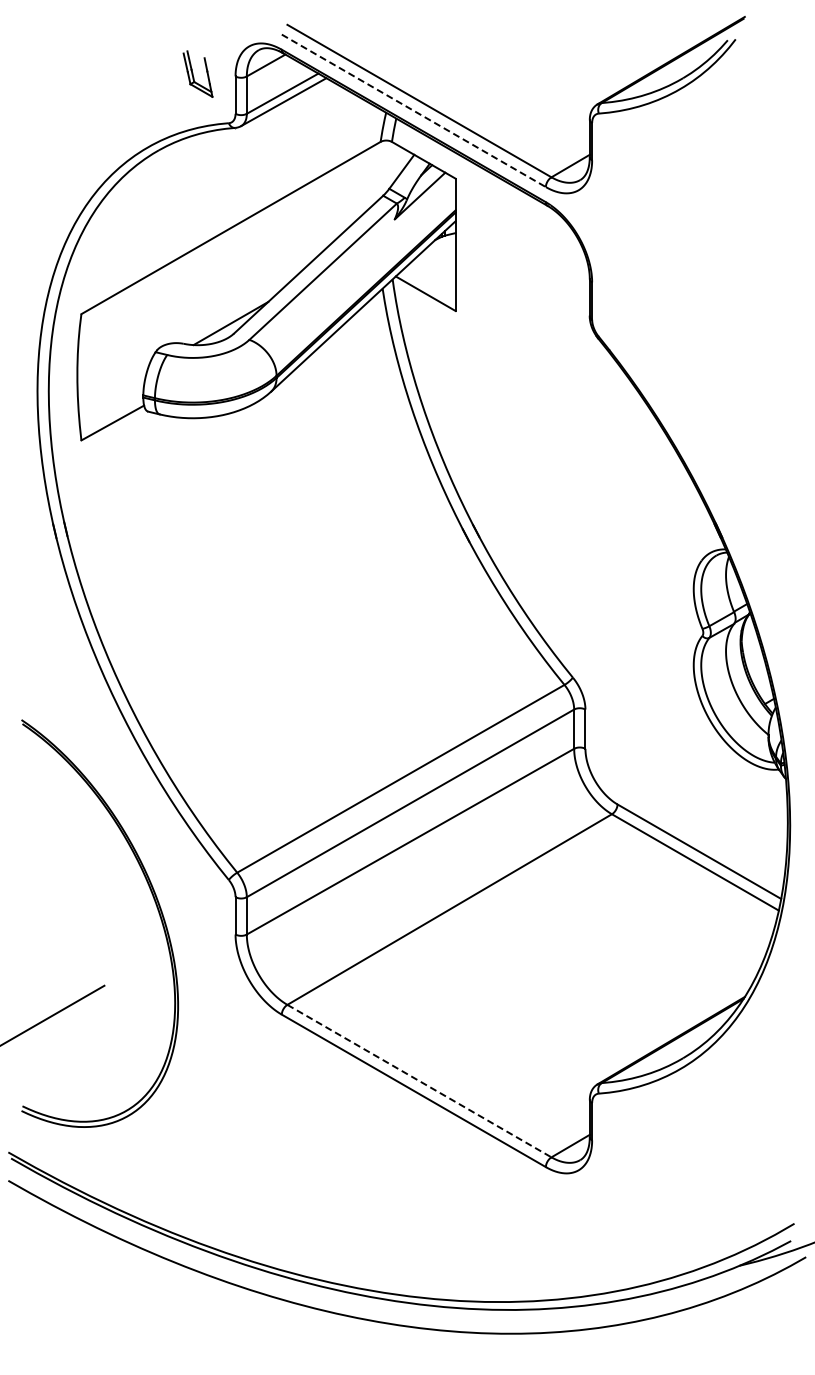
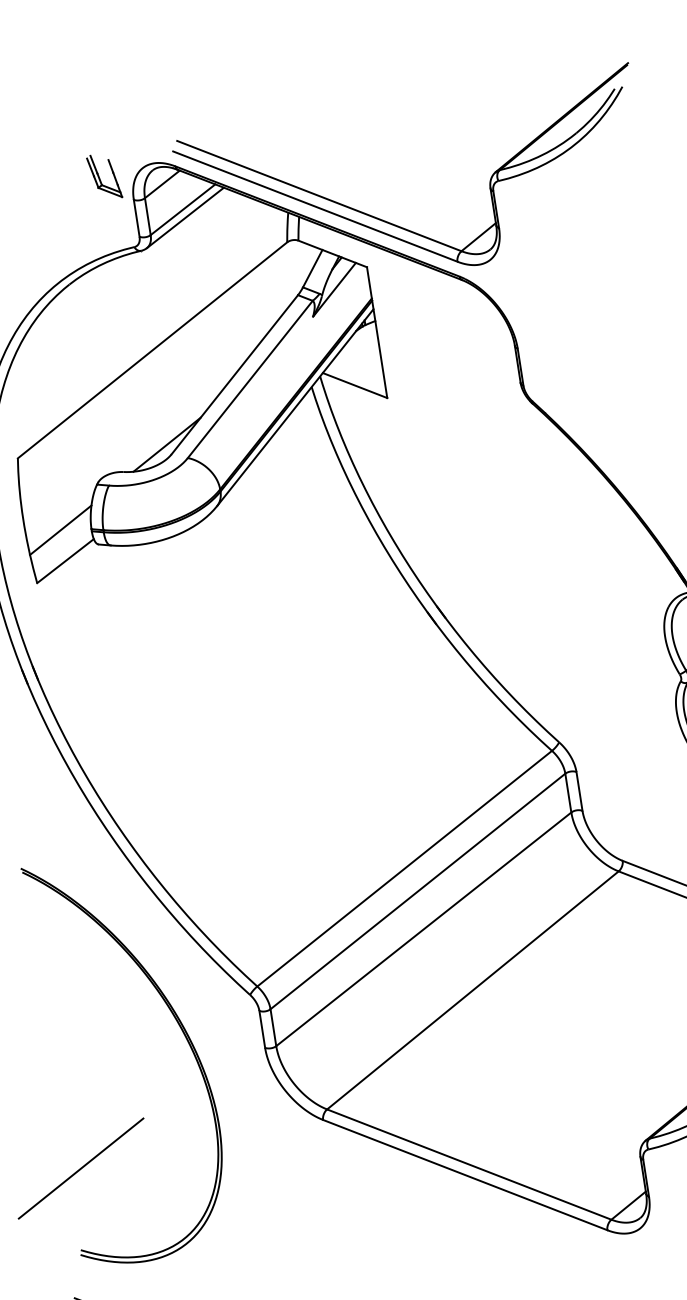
part: (197, 73) -> (103, 176), moved
line: (414, 111) -> (316, 207), dashed -> solid
line: (112, 391) -> (60, 530), added
line: (419, 1081) -> (469, 1164), dashed -> solid

